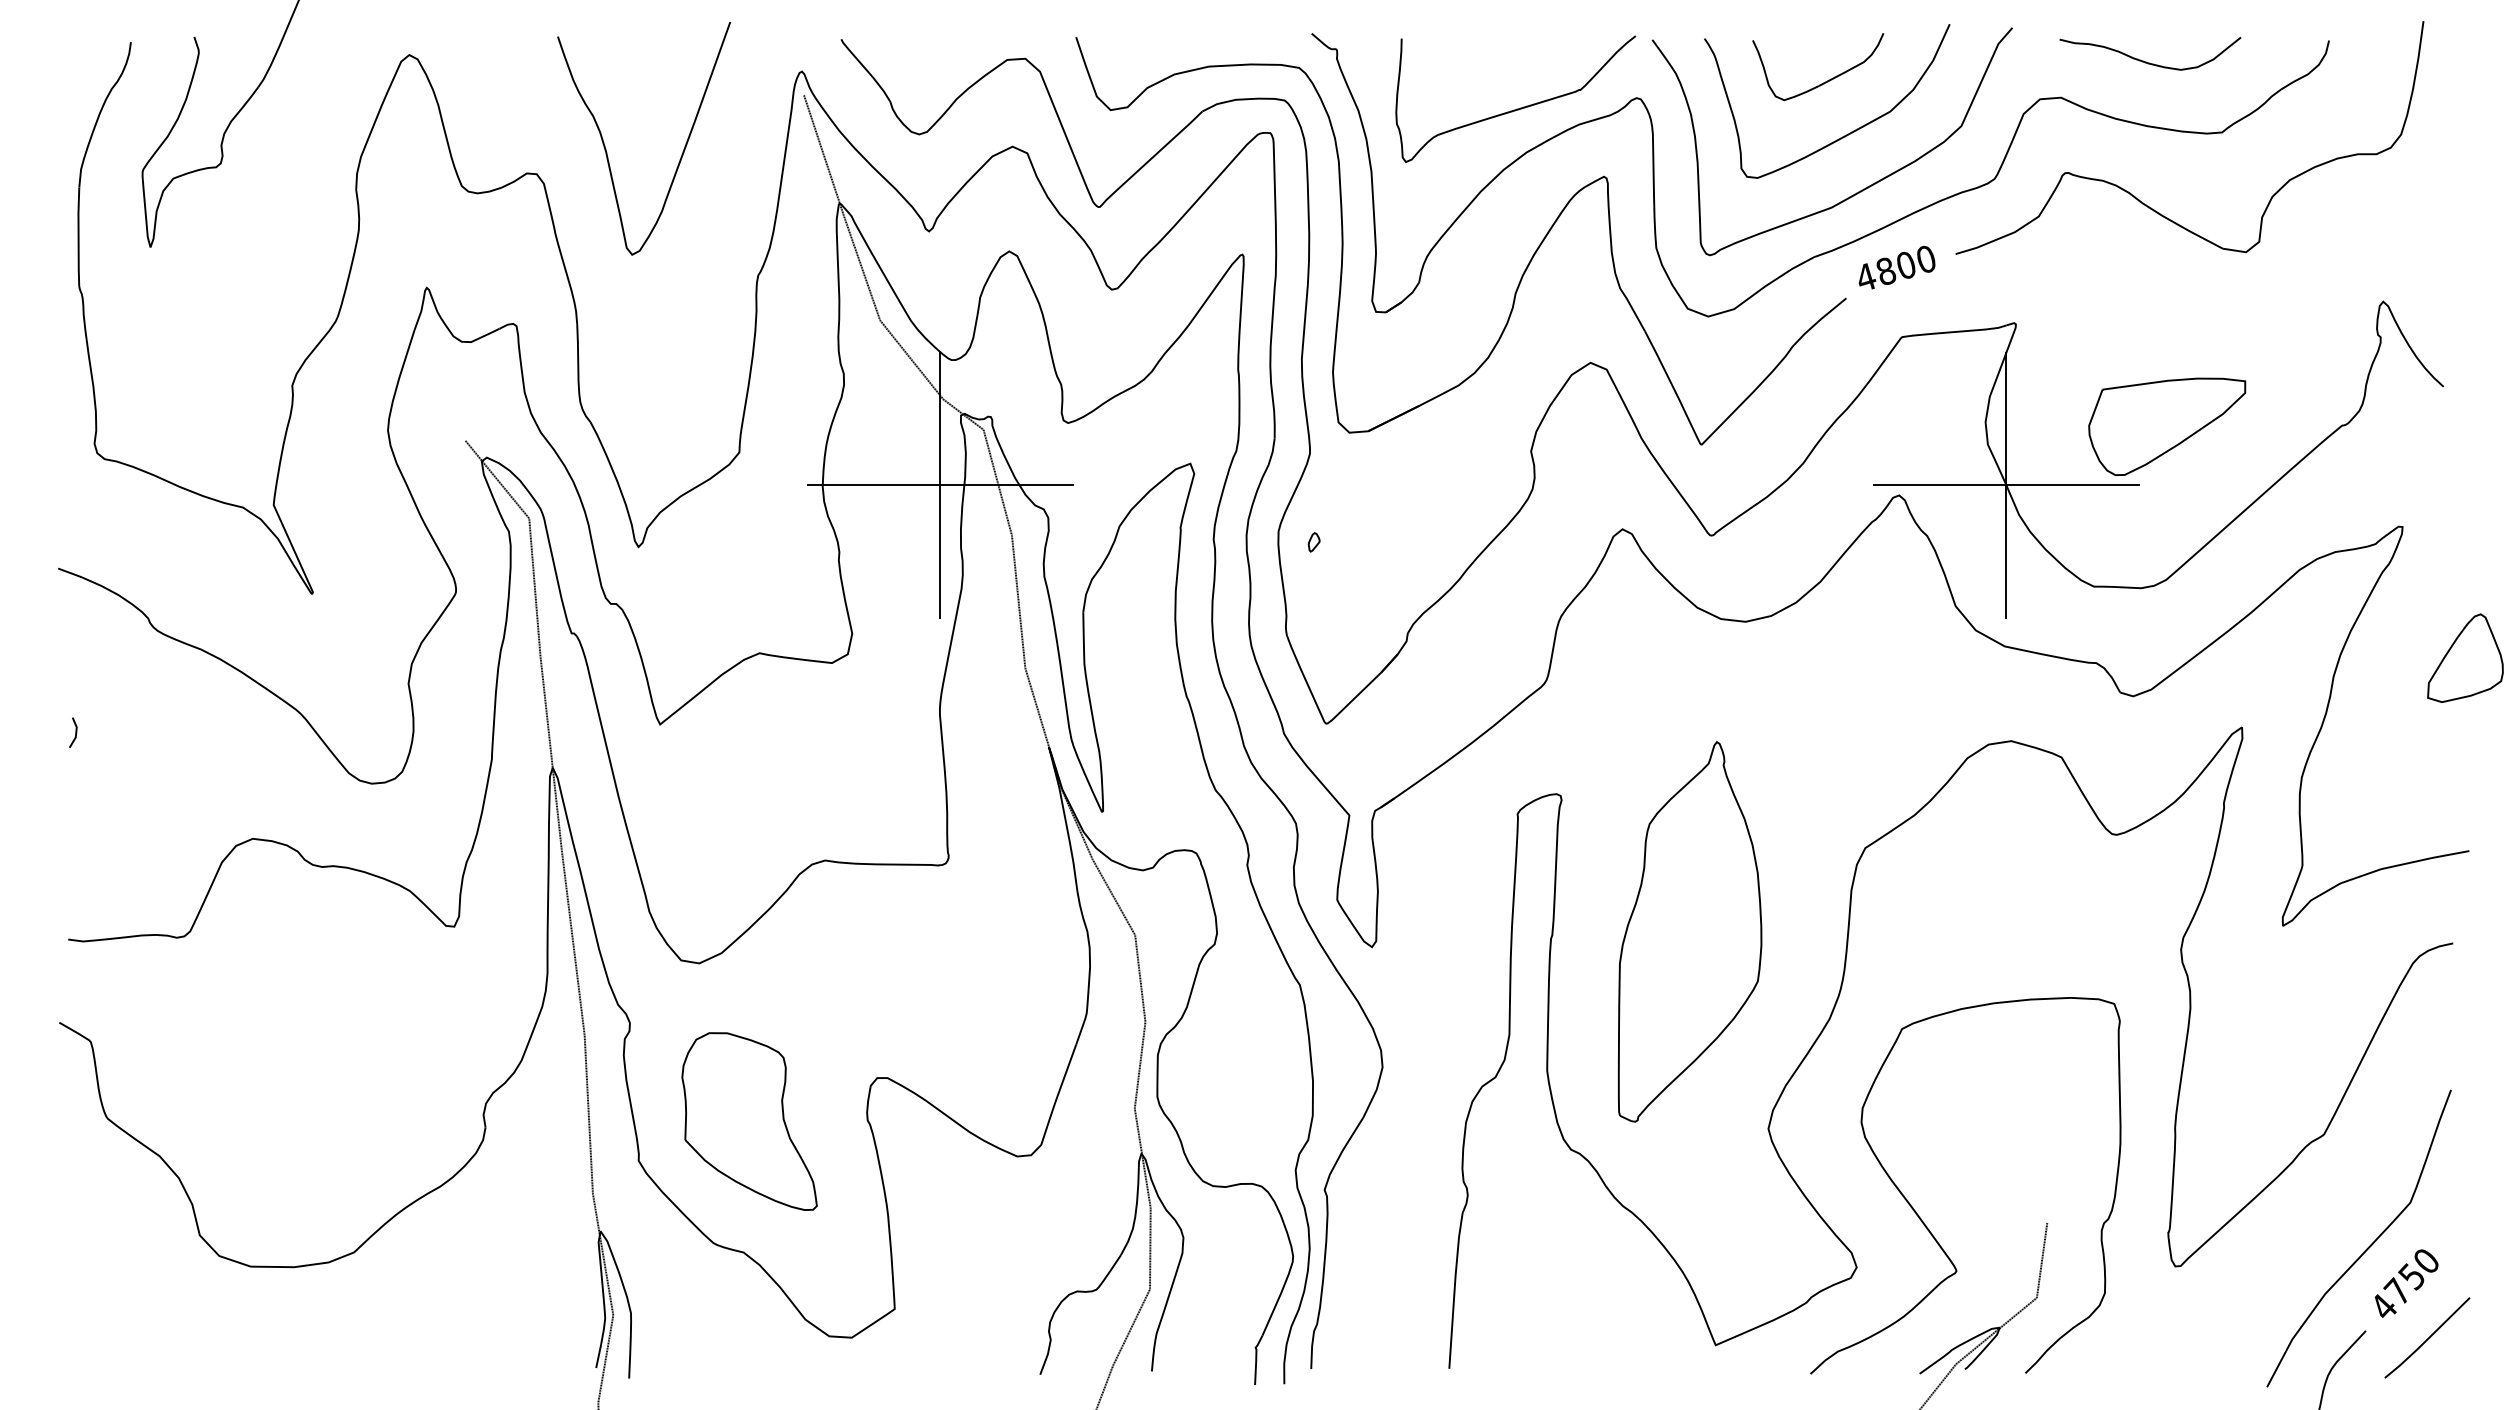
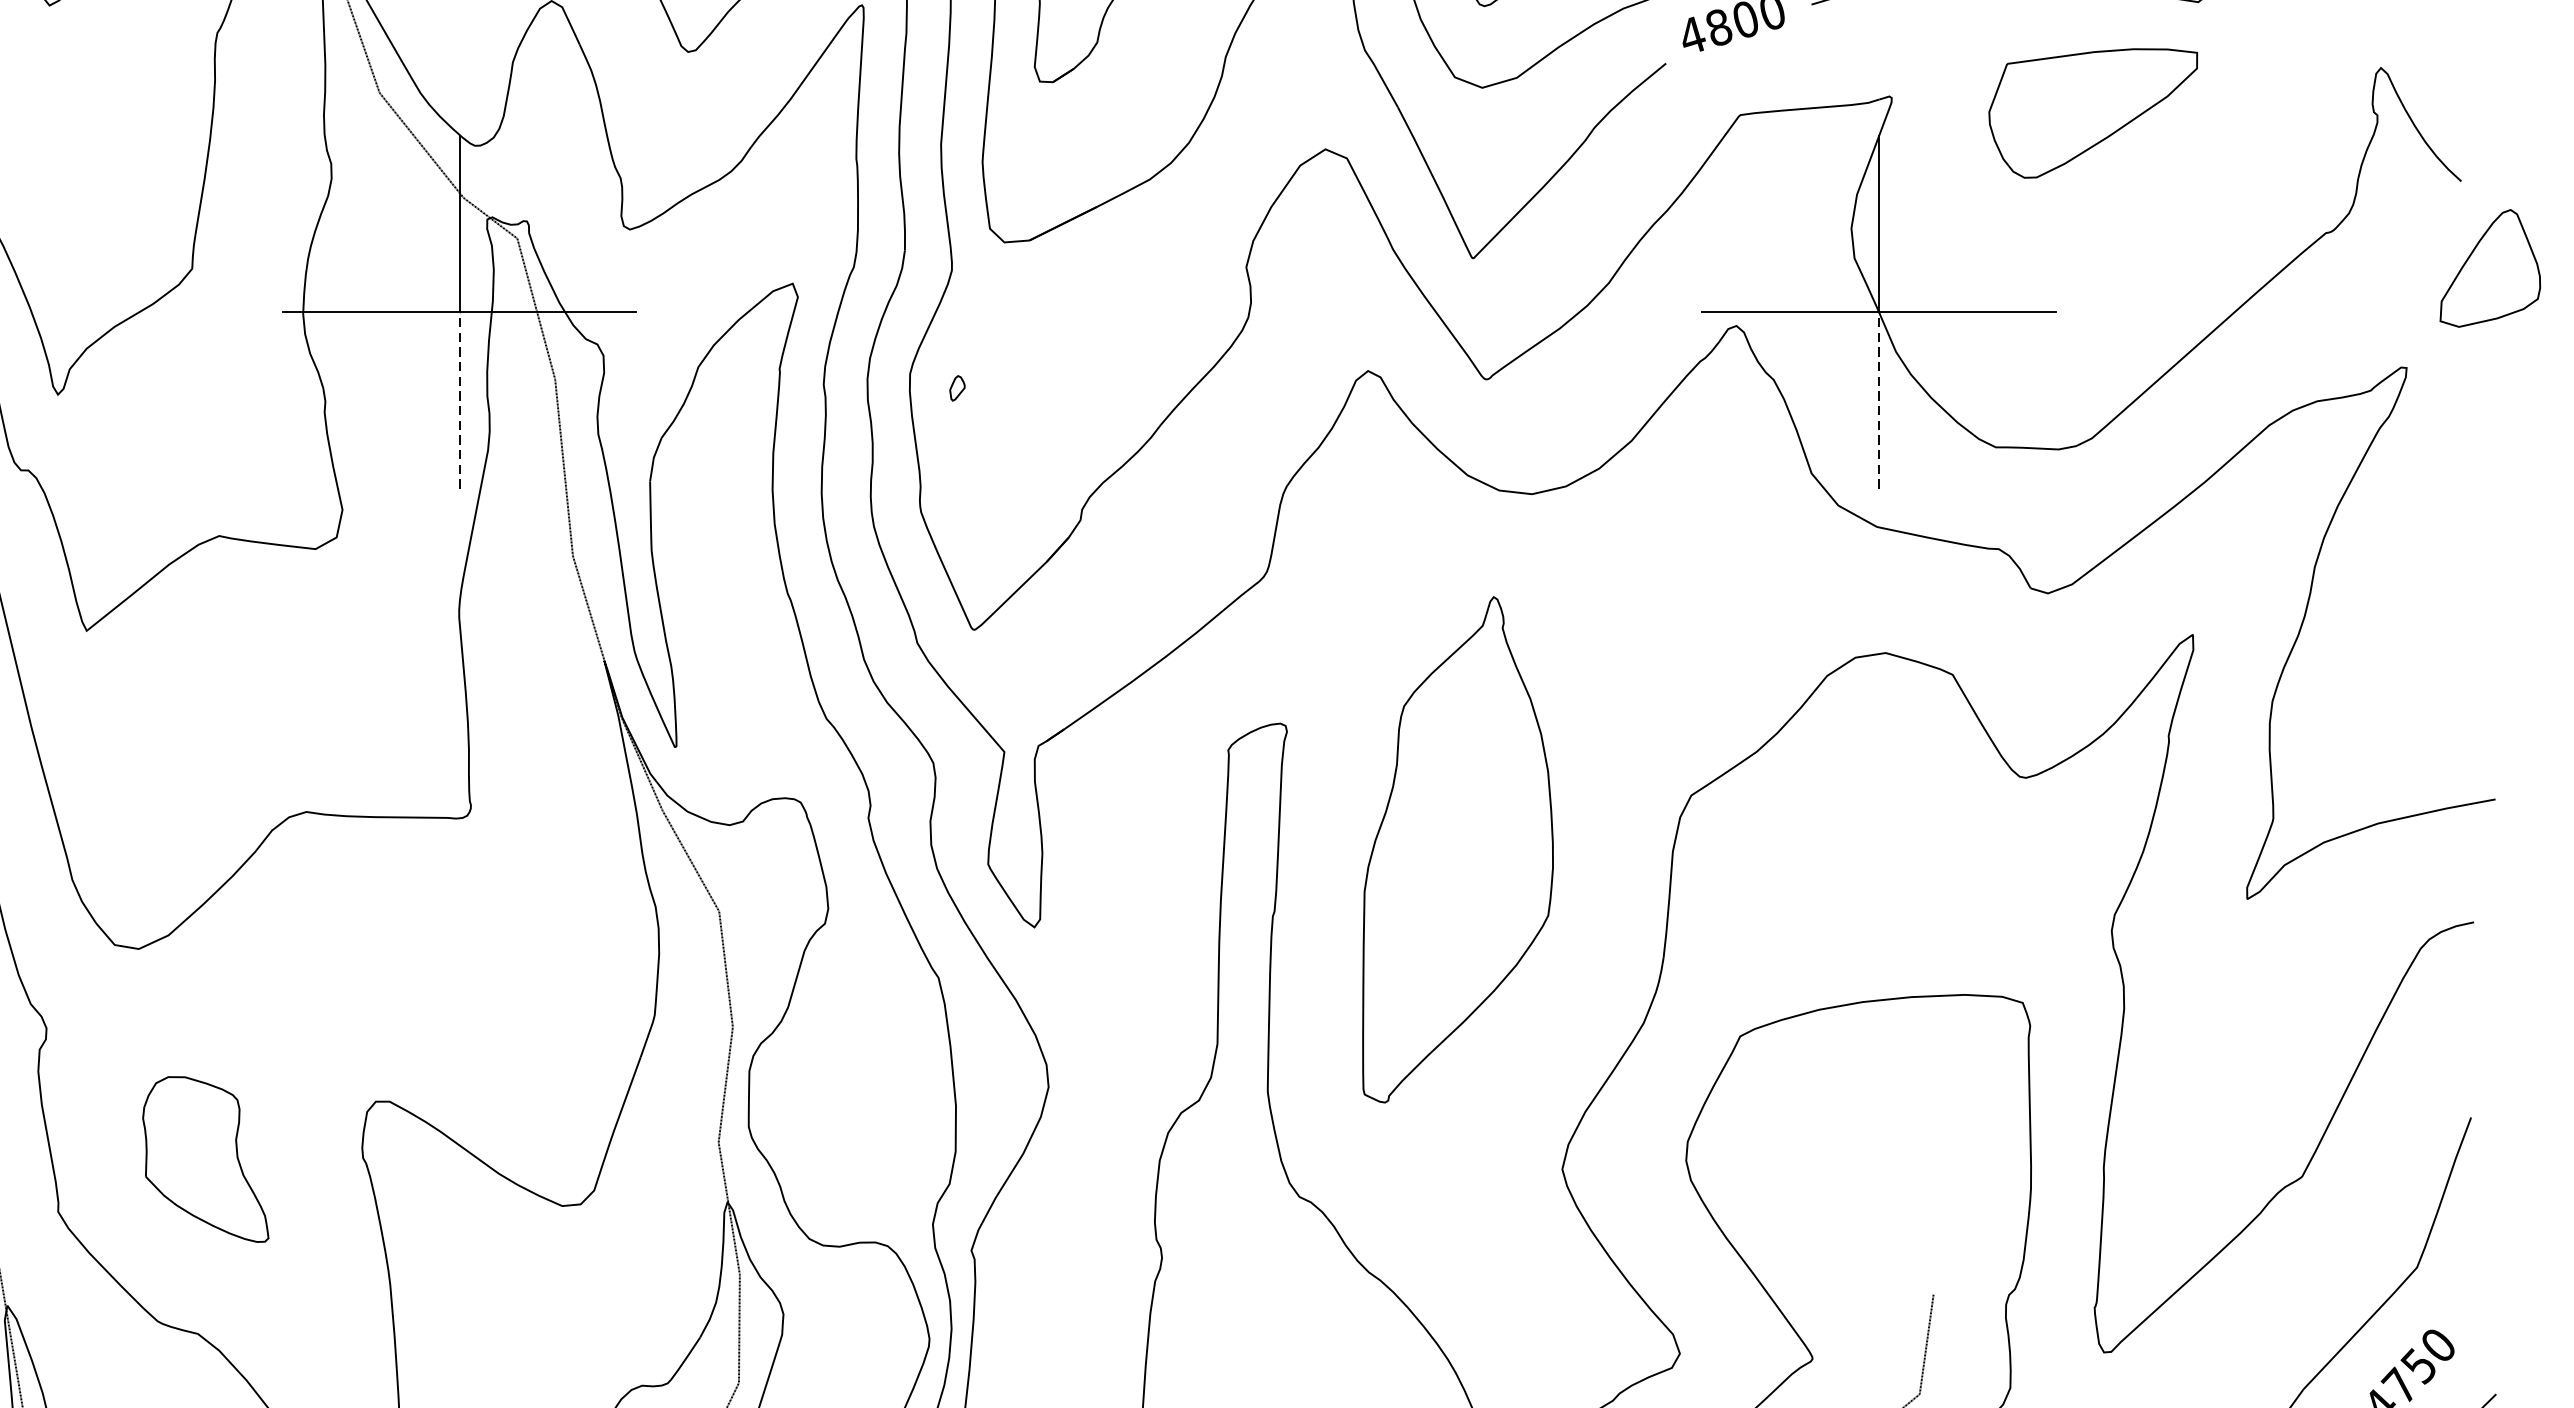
part: (2167, 426) -> (2093, 112), moved
line: (940, 550) -> (460, 399), solid -> dashed
line: (2006, 550) -> (1879, 399), solid -> dashed
part: (2465, 657) -> (2490, 267), moved
part: (1689, 931) -> (1457, 849), moved
part: (749, 1121) -> (205, 1159), size x0.7

